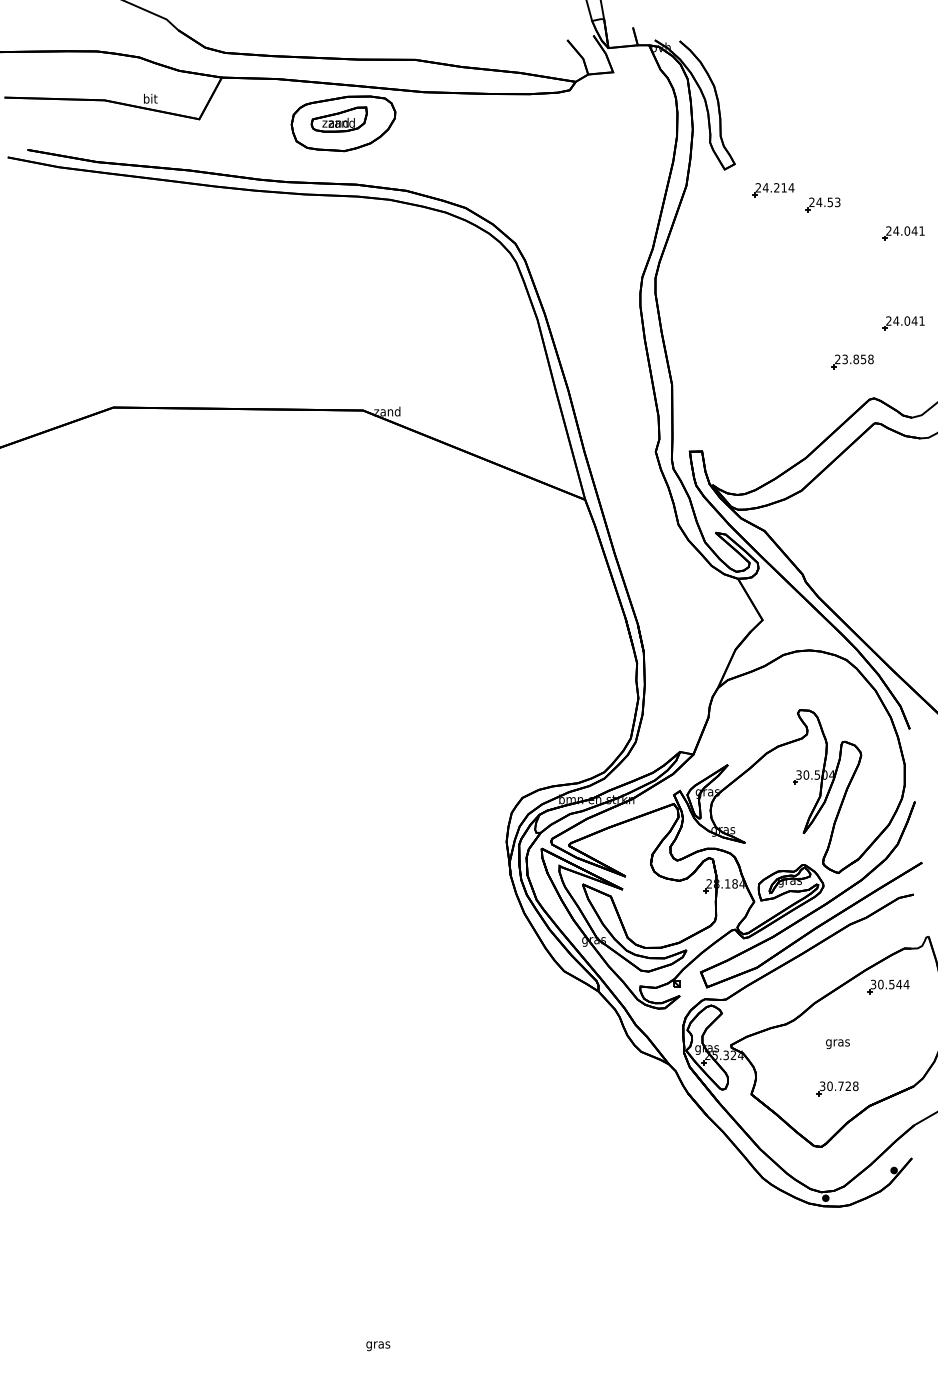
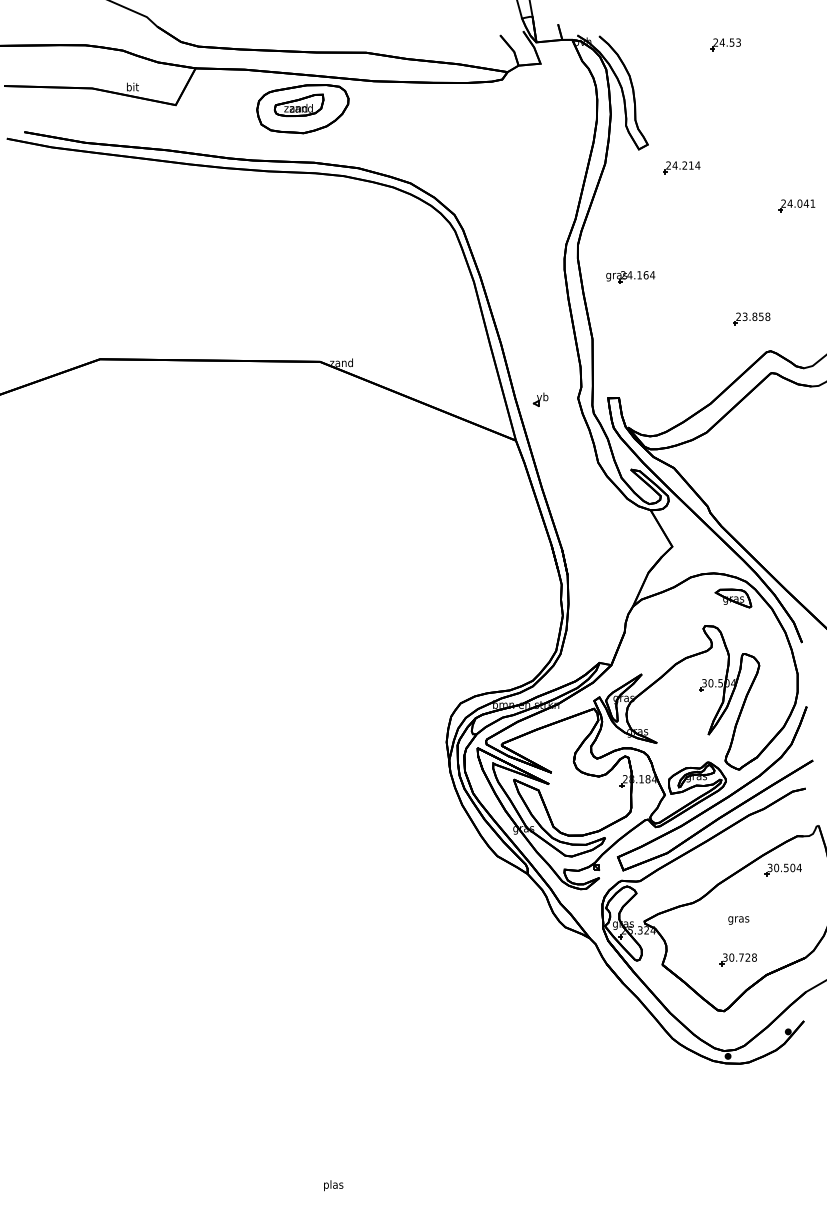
part: (822, 204) -> (725, 44), moved
part: (715, 314) -> (630, 277), added
part: (903, 323) -> (796, 285), removed
part: (612, 453) -> (540, 399), added
part: (831, 678) -> (733, 598), added
text: (899, 984) -> (793, 867), 30.544 -> 30.504
text: (378, 1344) -> (333, 1185), gras -> plas

